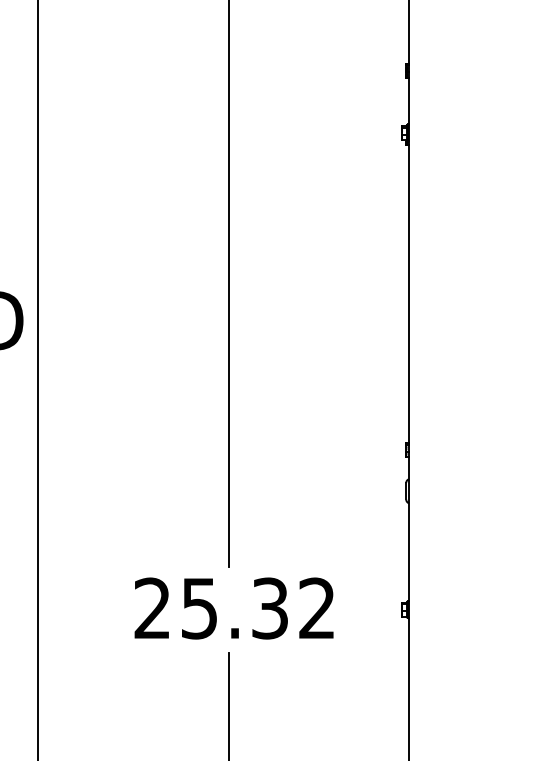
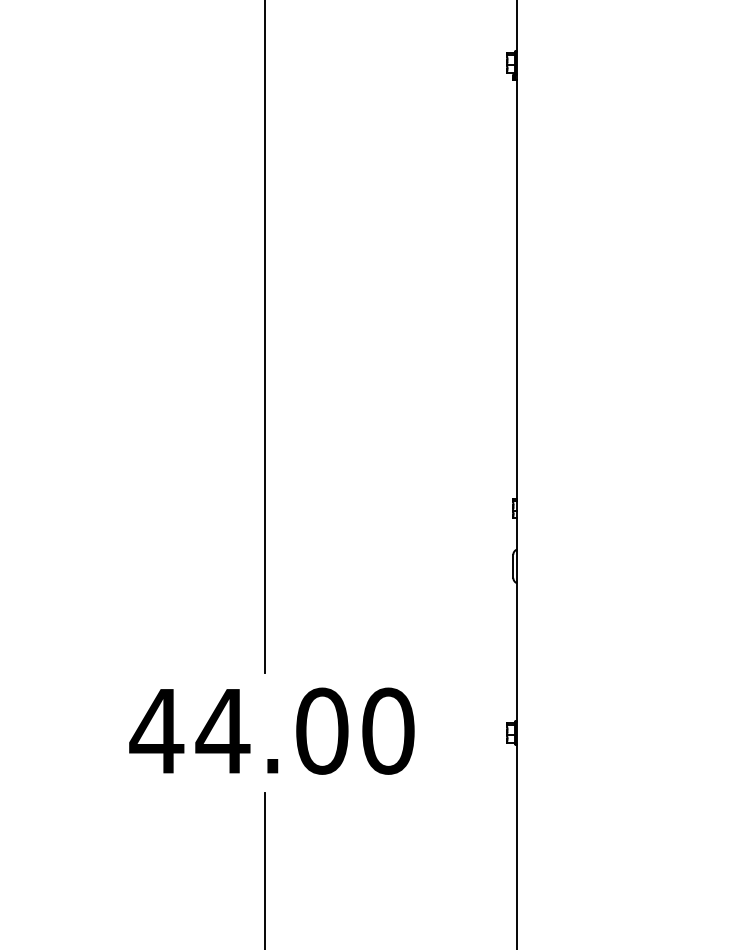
text: (233, 608) -> (270, 731), 25.32 -> 44.00

